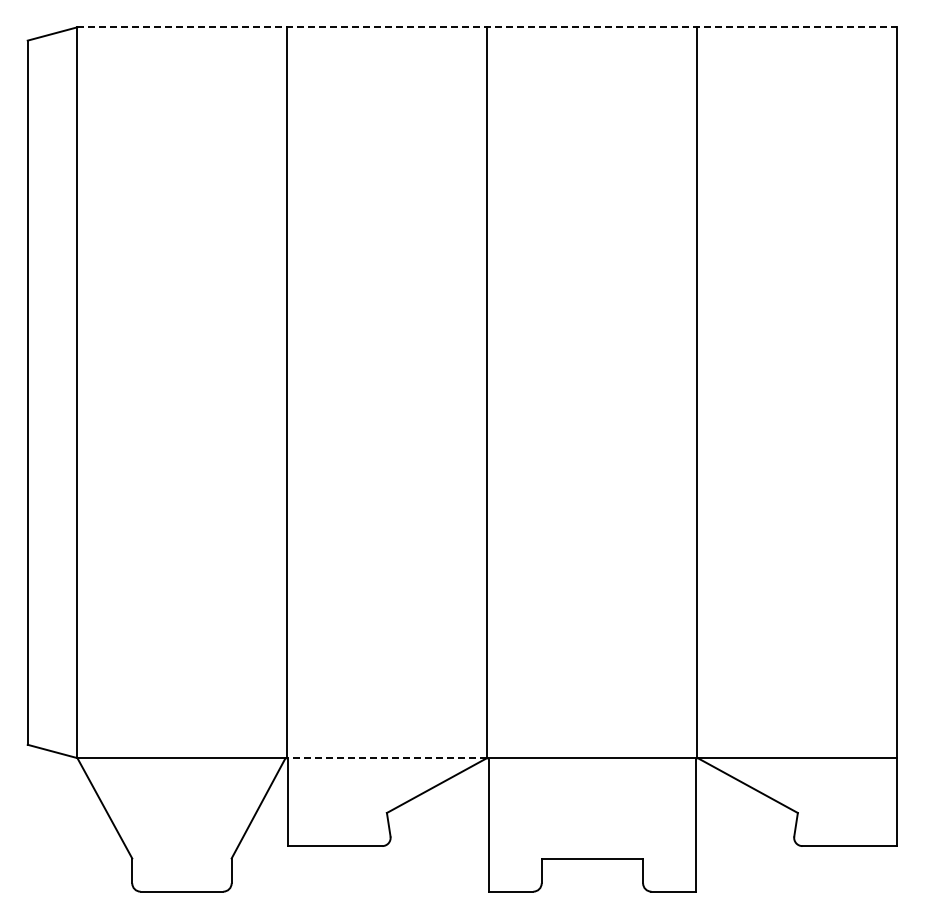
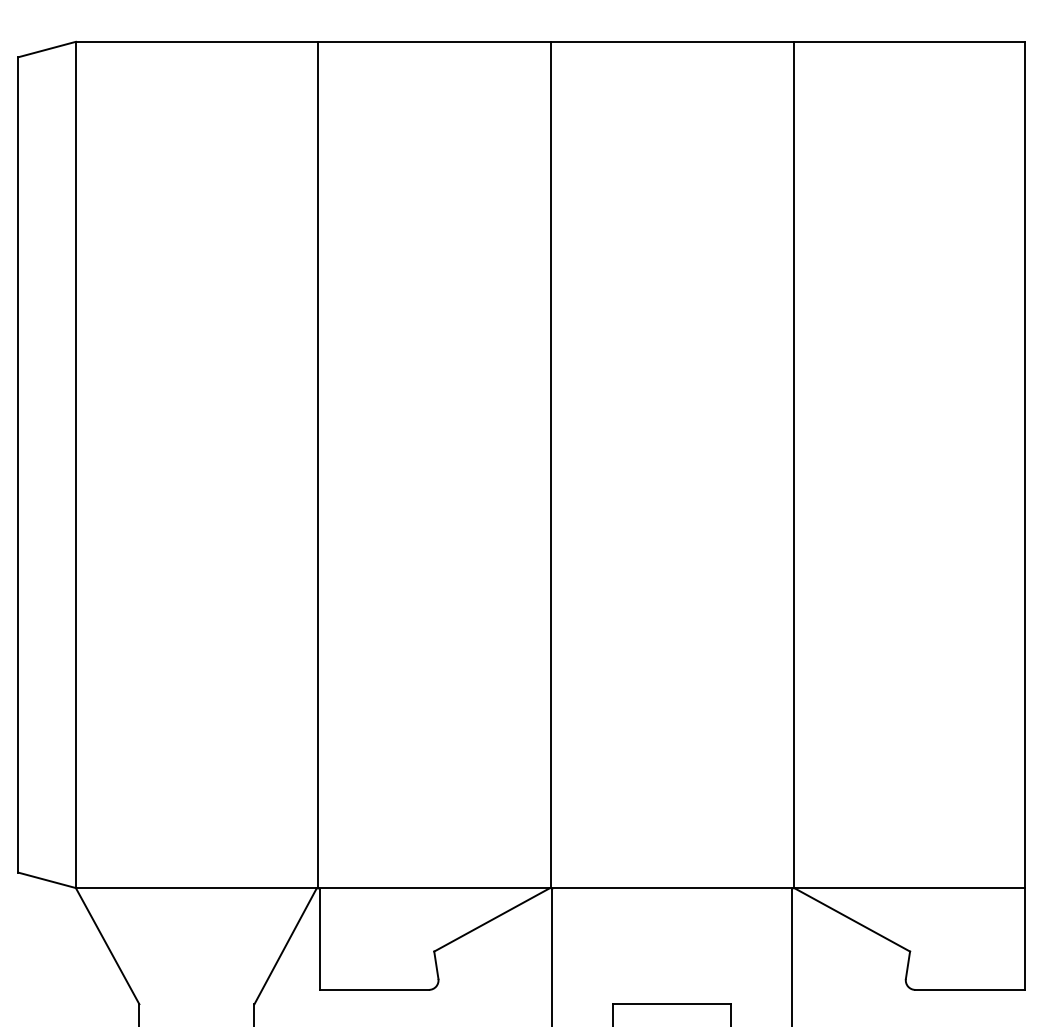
line: (487, 27) -> (550, 42), dashed -> solid
line: (386, 758) -> (433, 888), dashed -> solid

